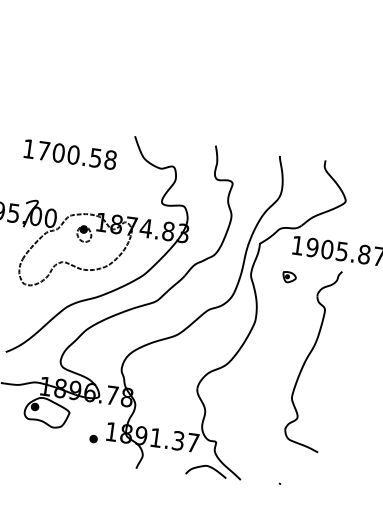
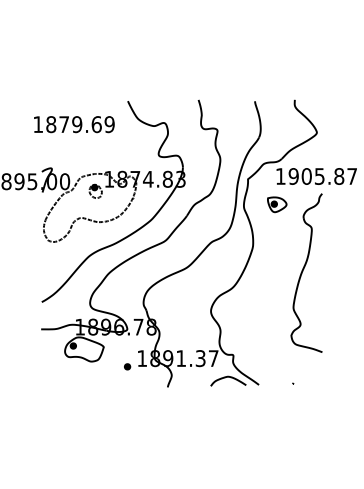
text: (77, 155) -> (80, 124), 1700.58 -> 1879.69
part: (289, 277) -> (277, 204), size x1.67

